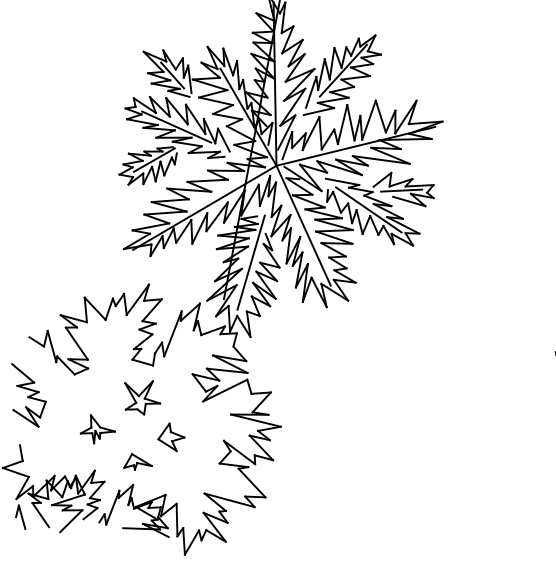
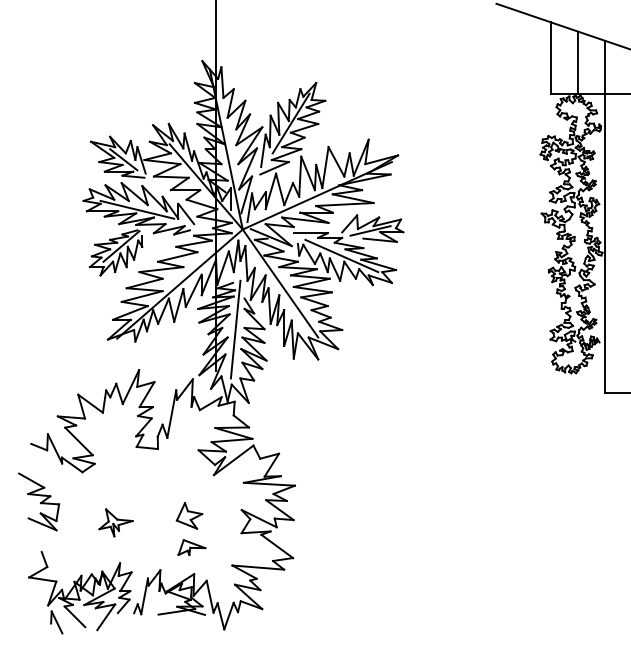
part: (141, 396) -> (152, 481), removed
part: (138, 462) -> (191, 547), moved

